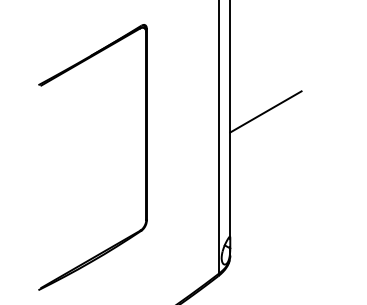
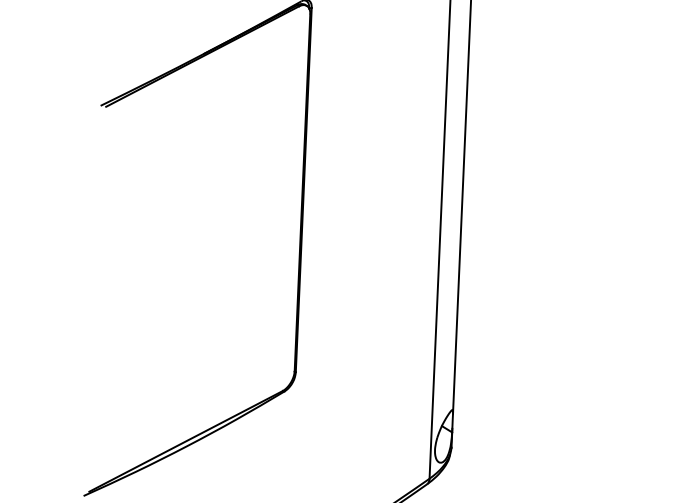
line: (265, 111) -> (530, 174), removed

